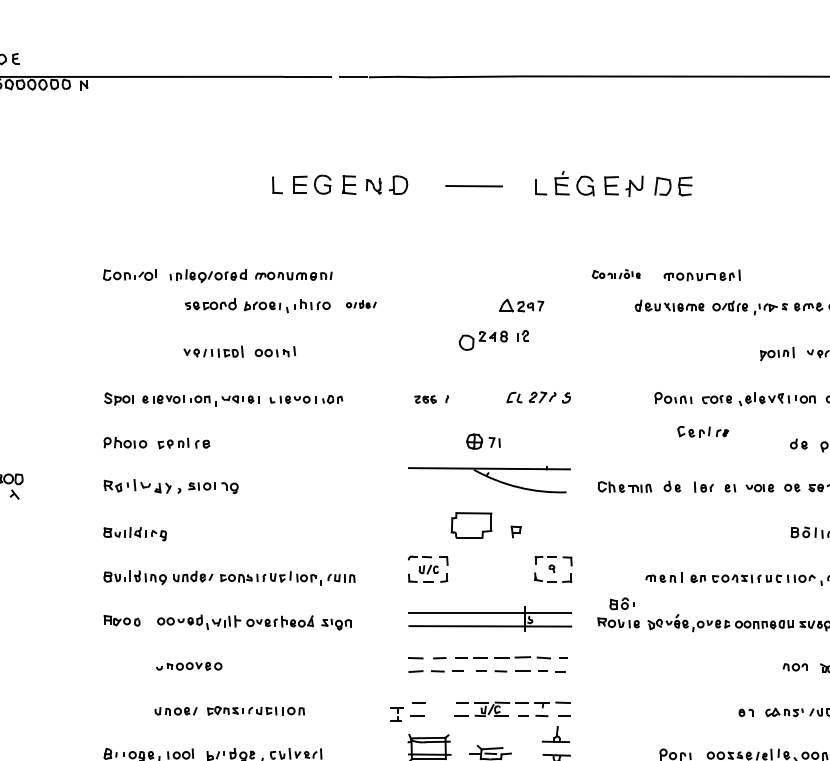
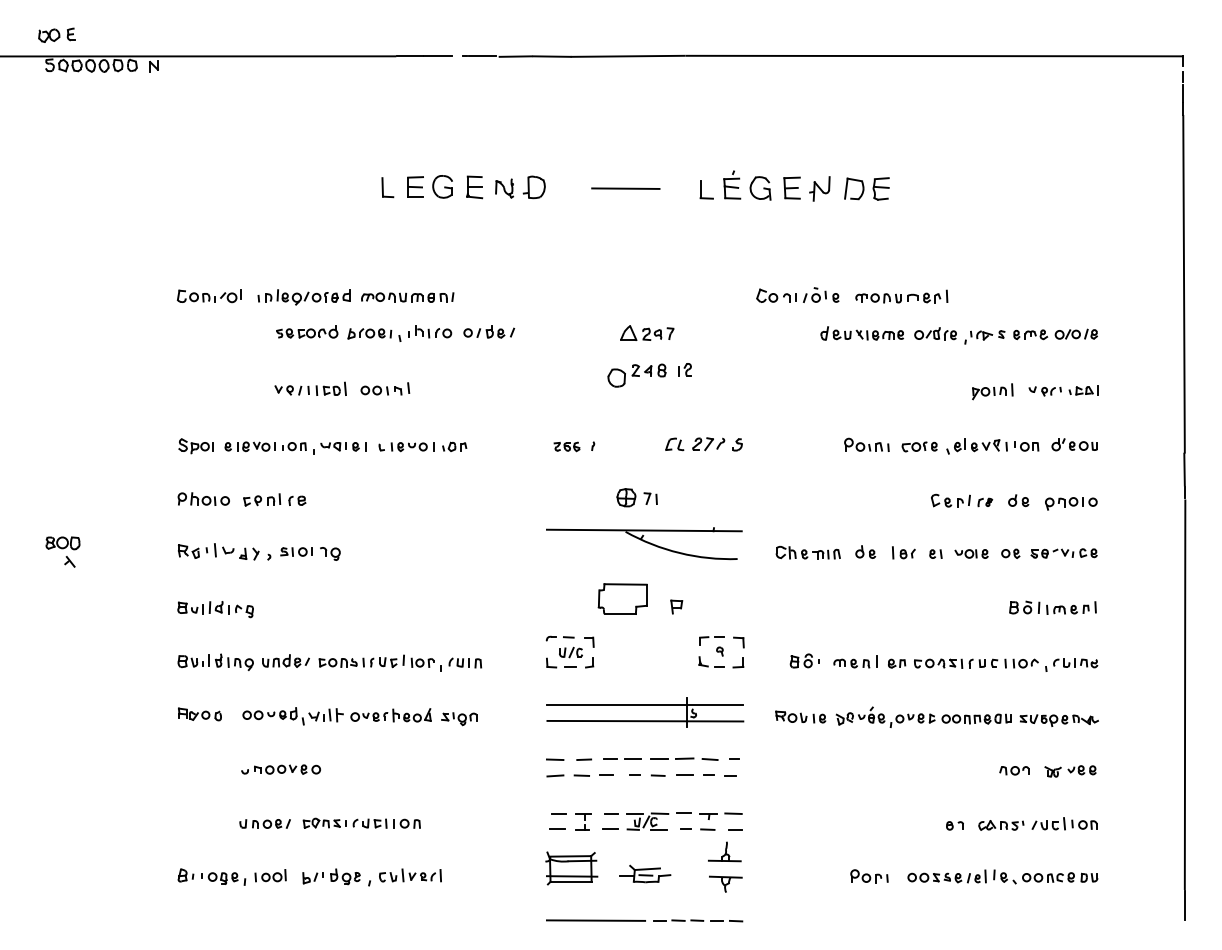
part: (616, 273) -> (797, 294), size x1.43
part: (361, 304) -> (489, 331), size x1.43
part: (521, 305) -> (647, 332), moved
part: (703, 431) -> (962, 500), moved
part: (621, 603) -> (804, 660), moved
part: (397, 714) -> (583, 821), moved

